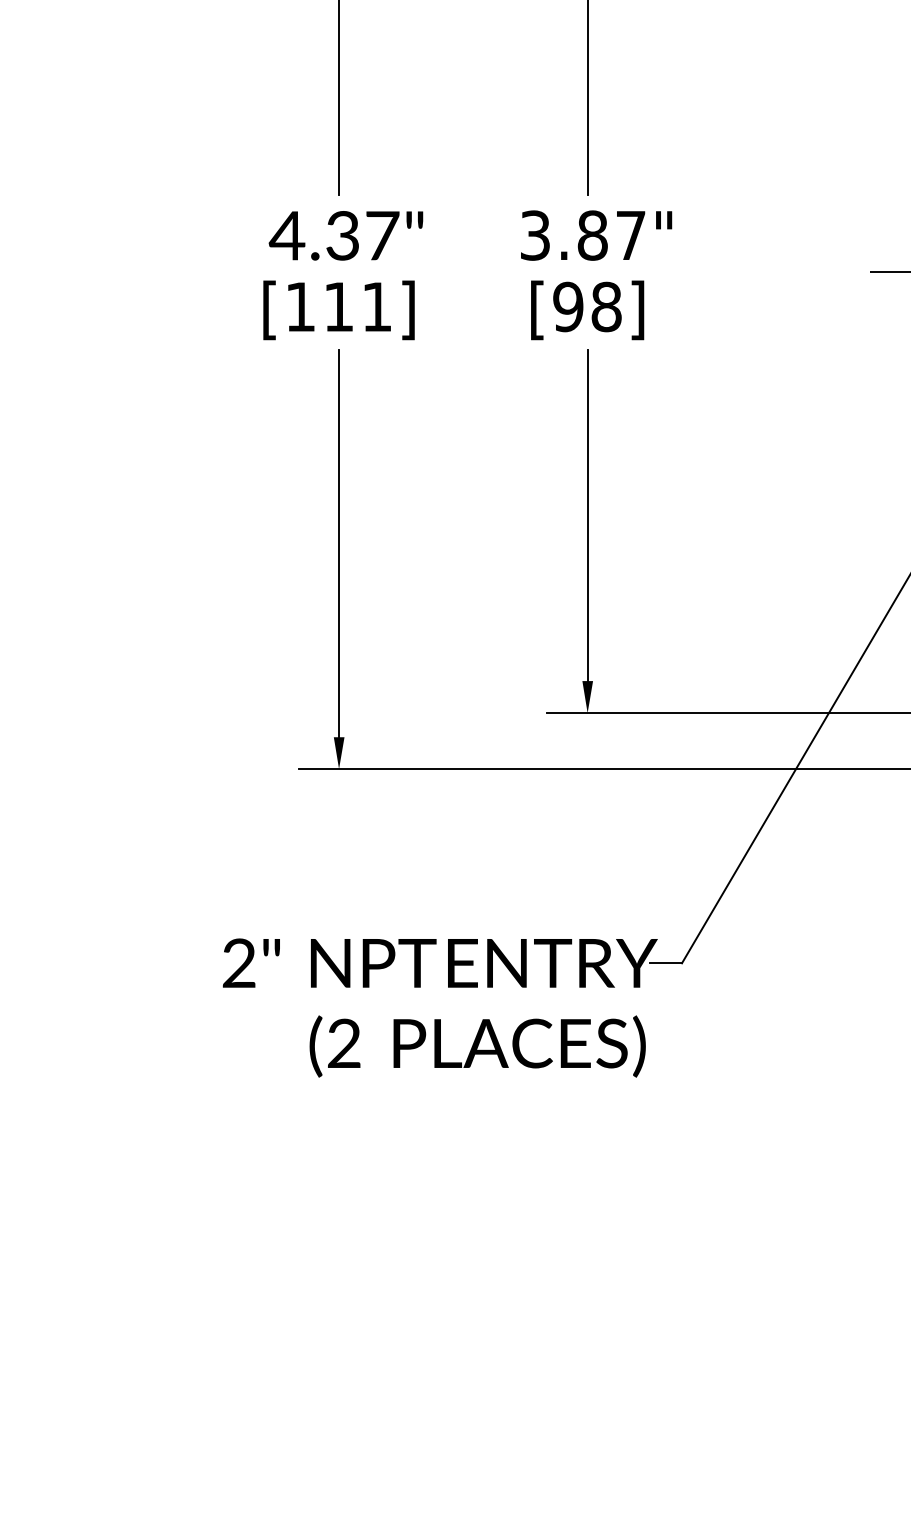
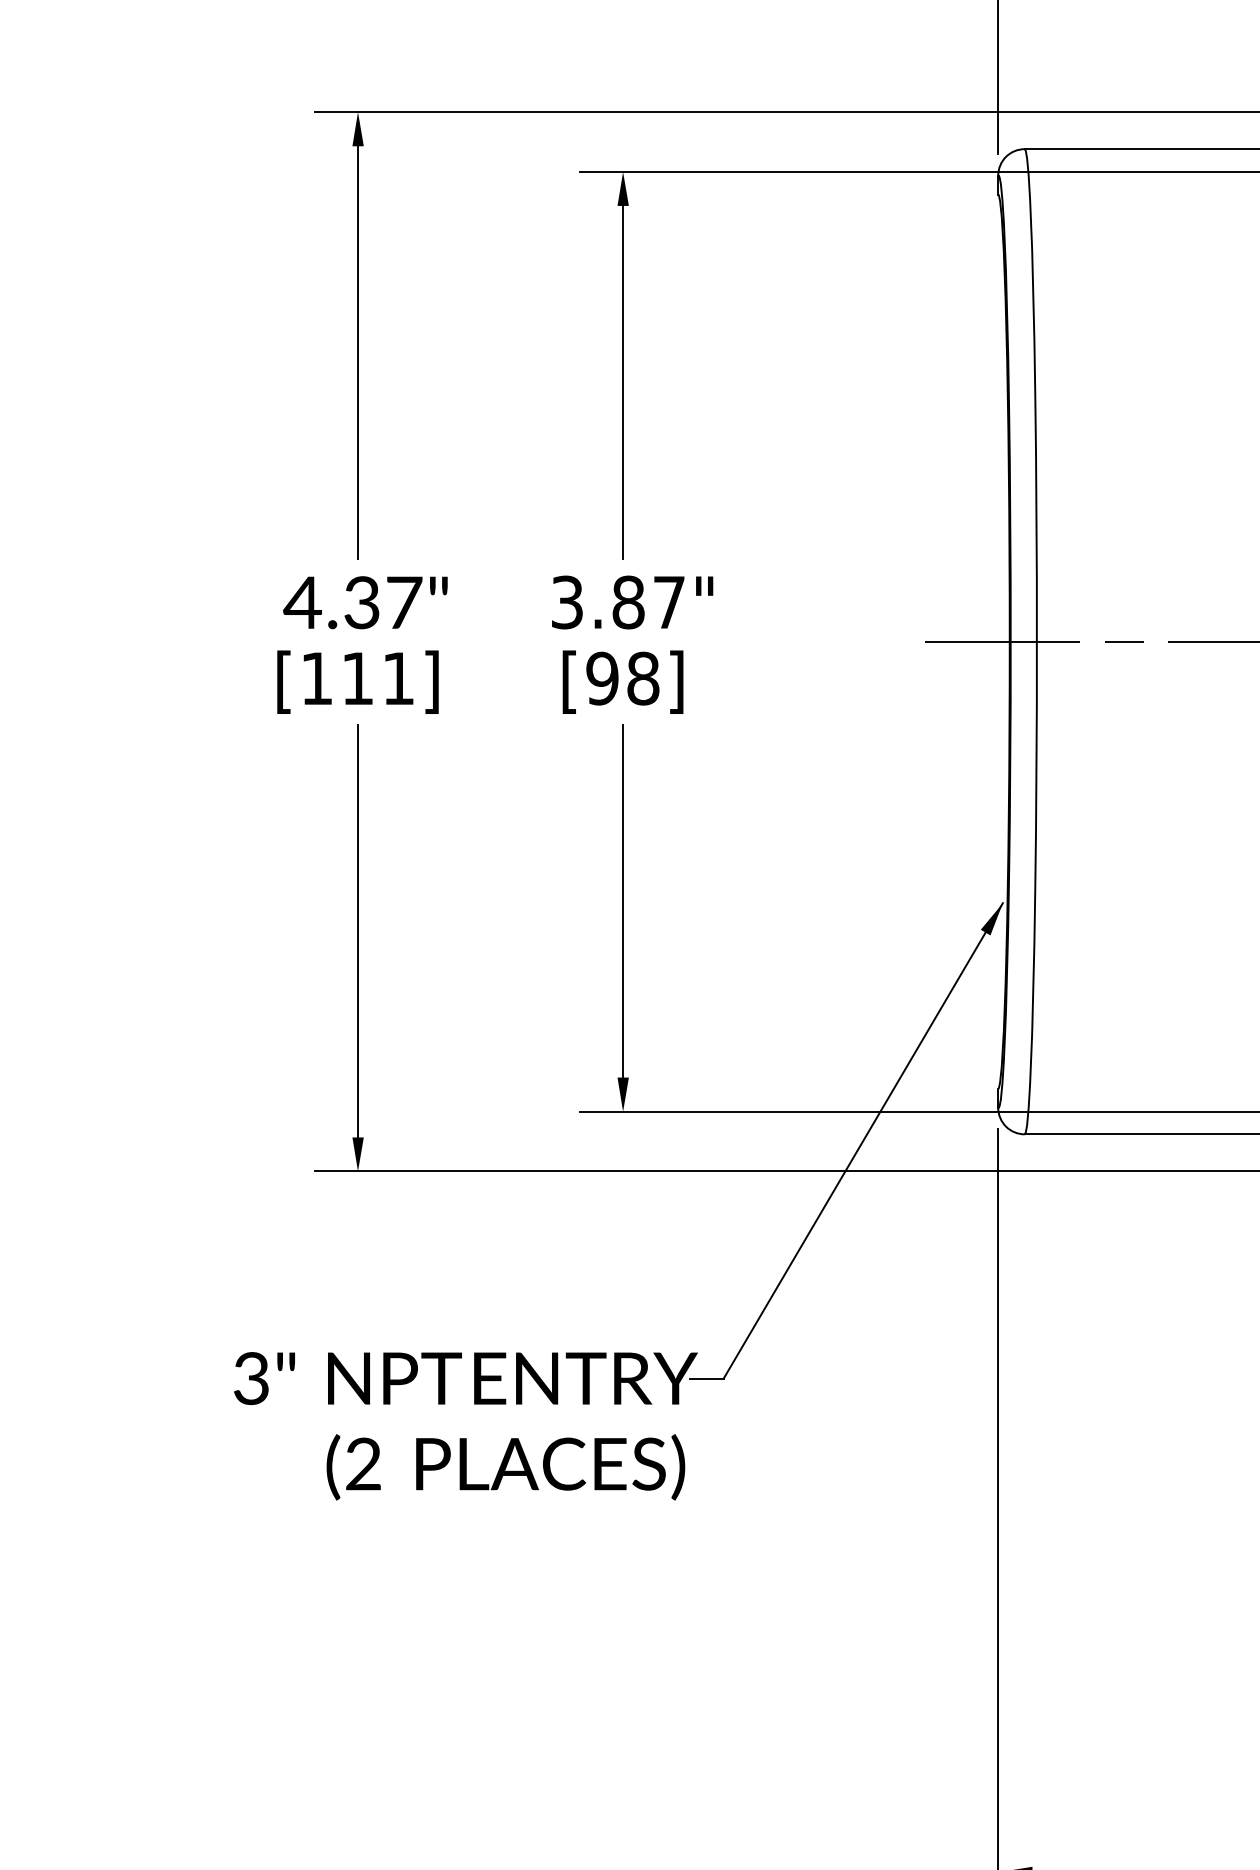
text: (239, 964) -> (251, 1379), 2" -> 3"

